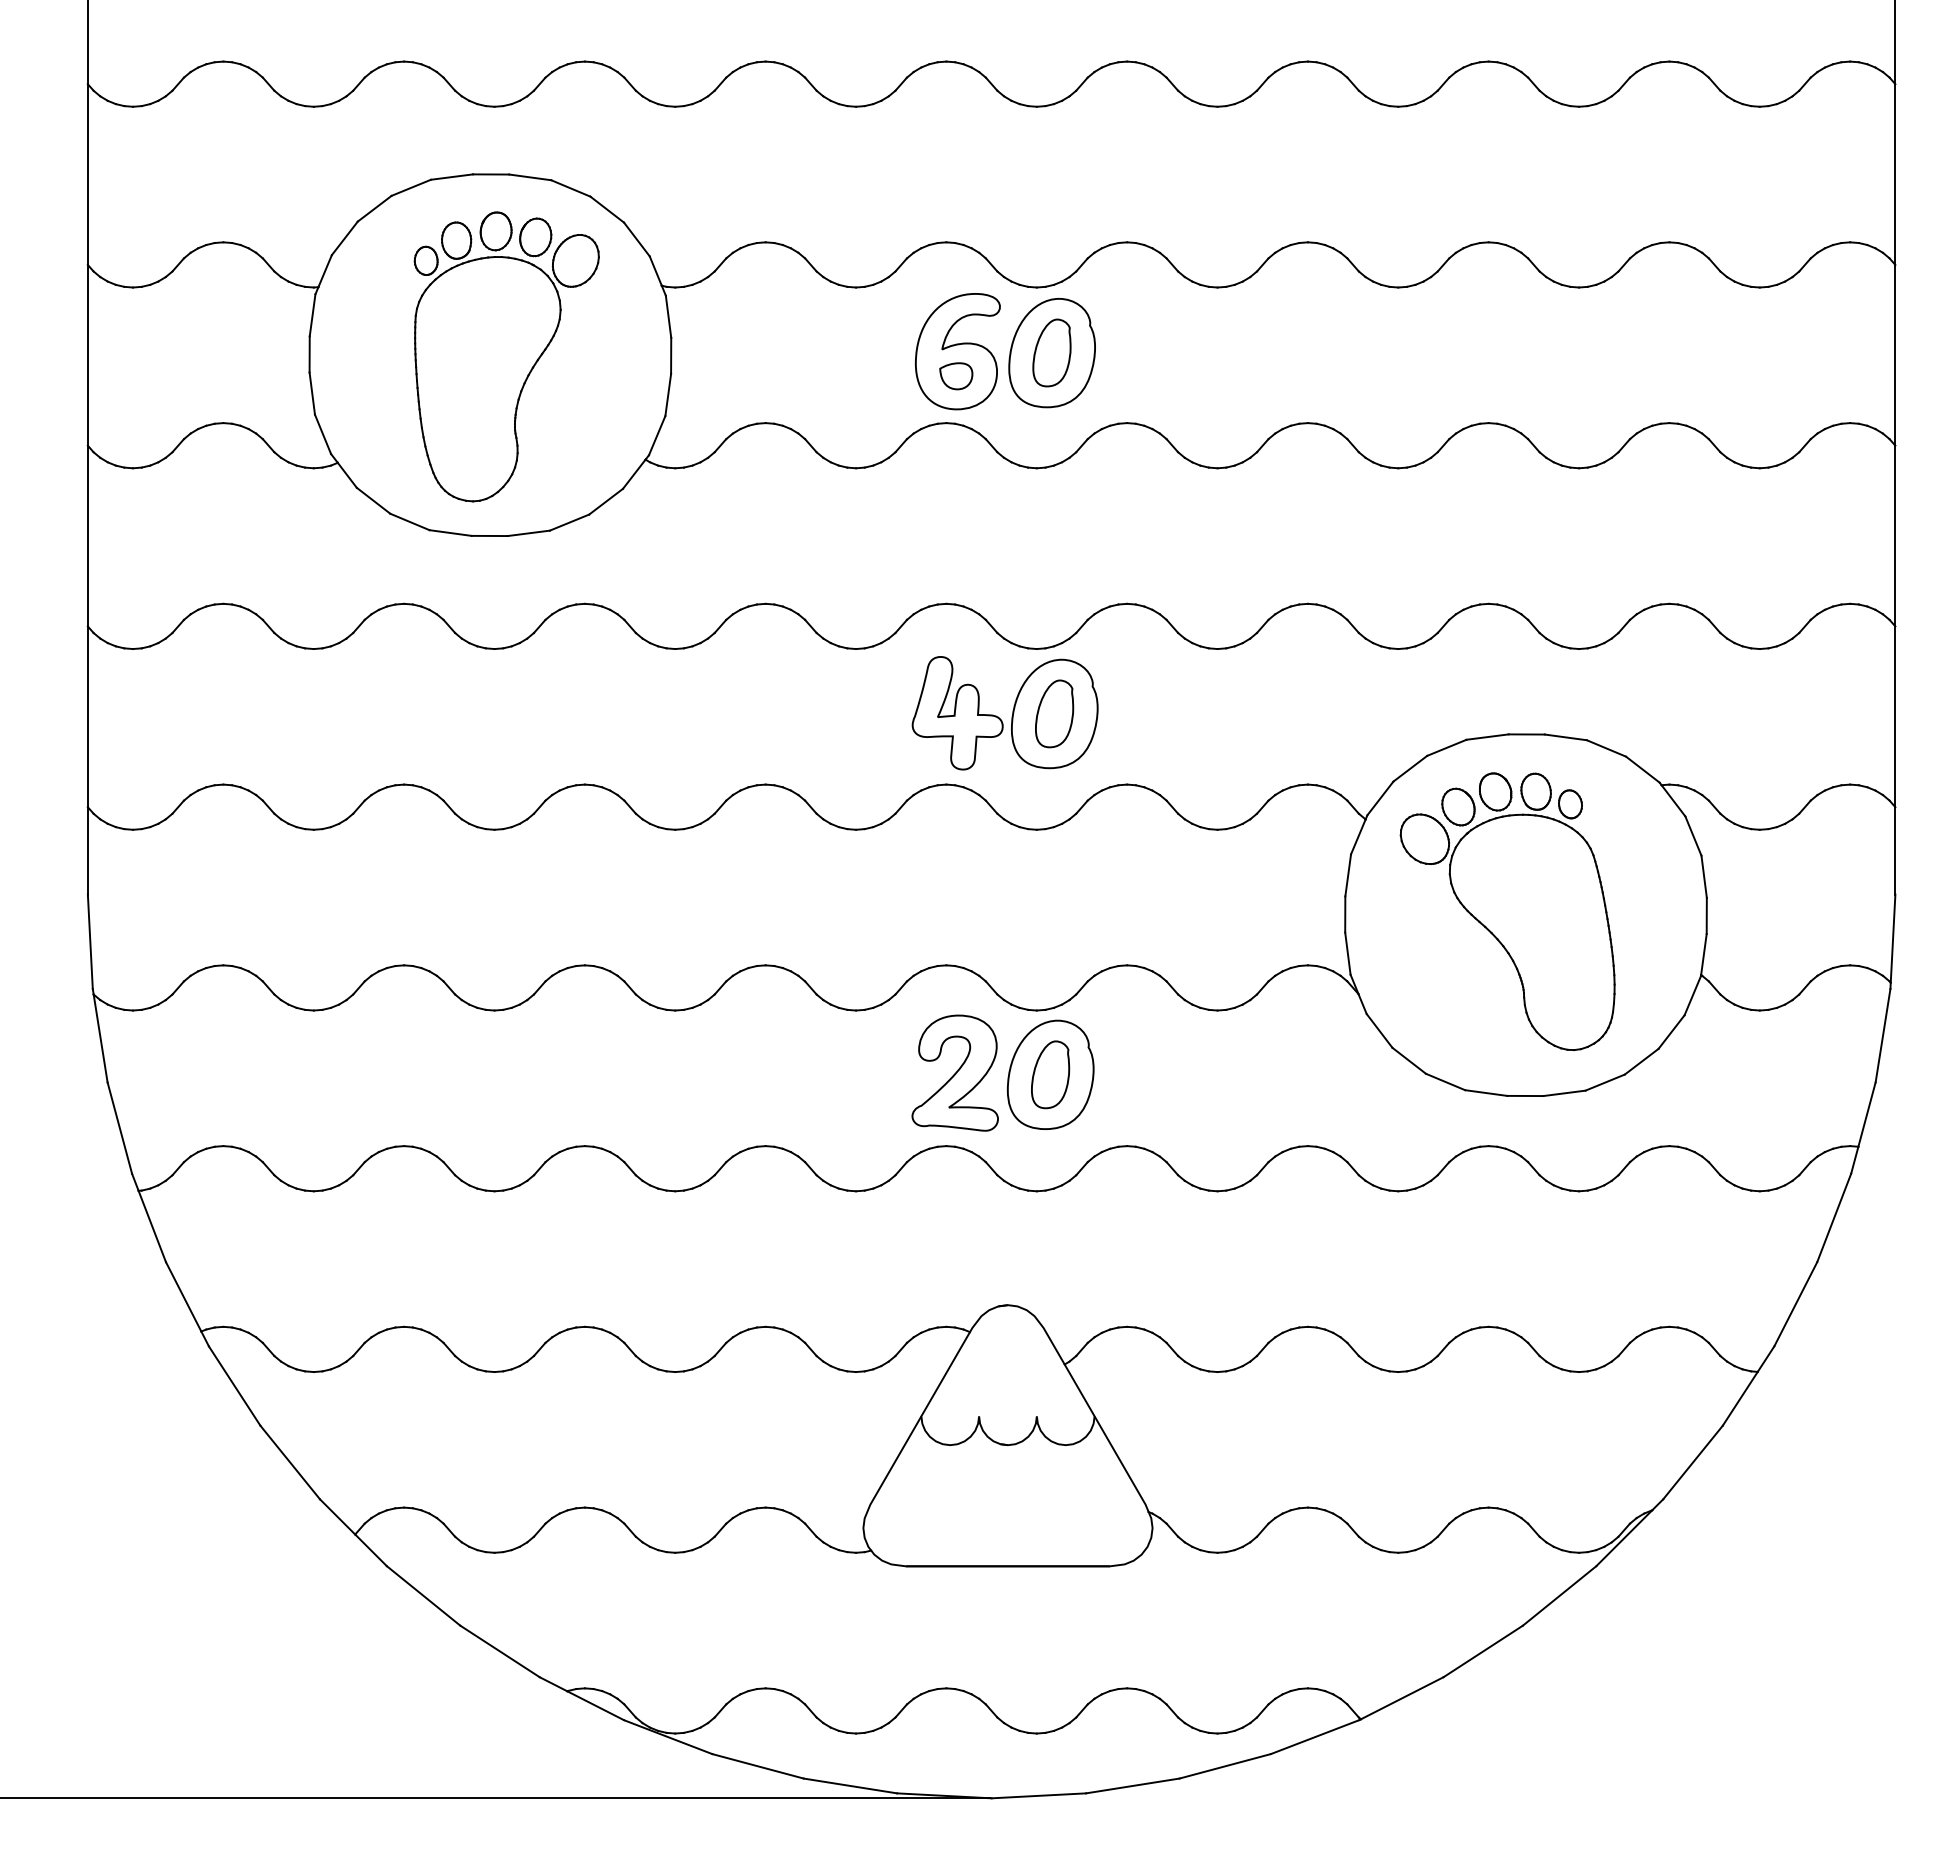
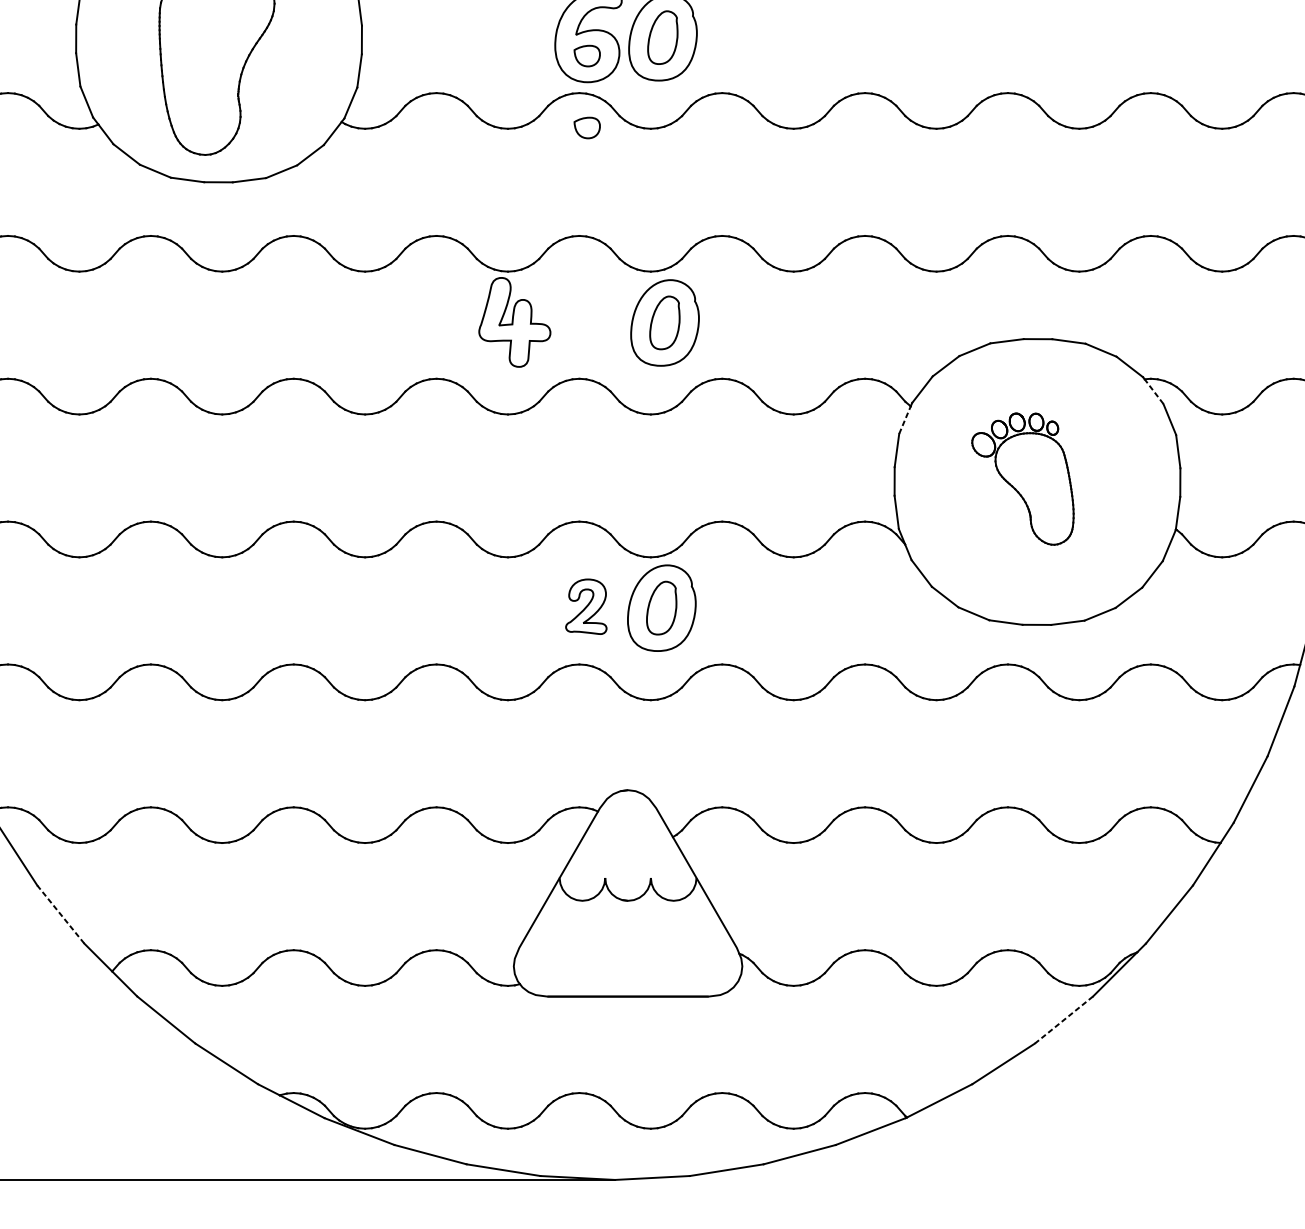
part: (956, 467) -> (587, 128), added
part: (957, 713) -> (514, 322), moved
line: (1673, 800) -> (1154, 391), solid -> dashed
line: (1358, 836) -> (905, 419), solid -> dashed
part: (1507, 911) -> (1022, 479), size x0.6
part: (954, 1072) -> (585, 606), size x0.6
line: (289, 1462) -> (60, 914), solid -> dashed
line: (1559, 1596) -> (1063, 1020), solid -> dashed

